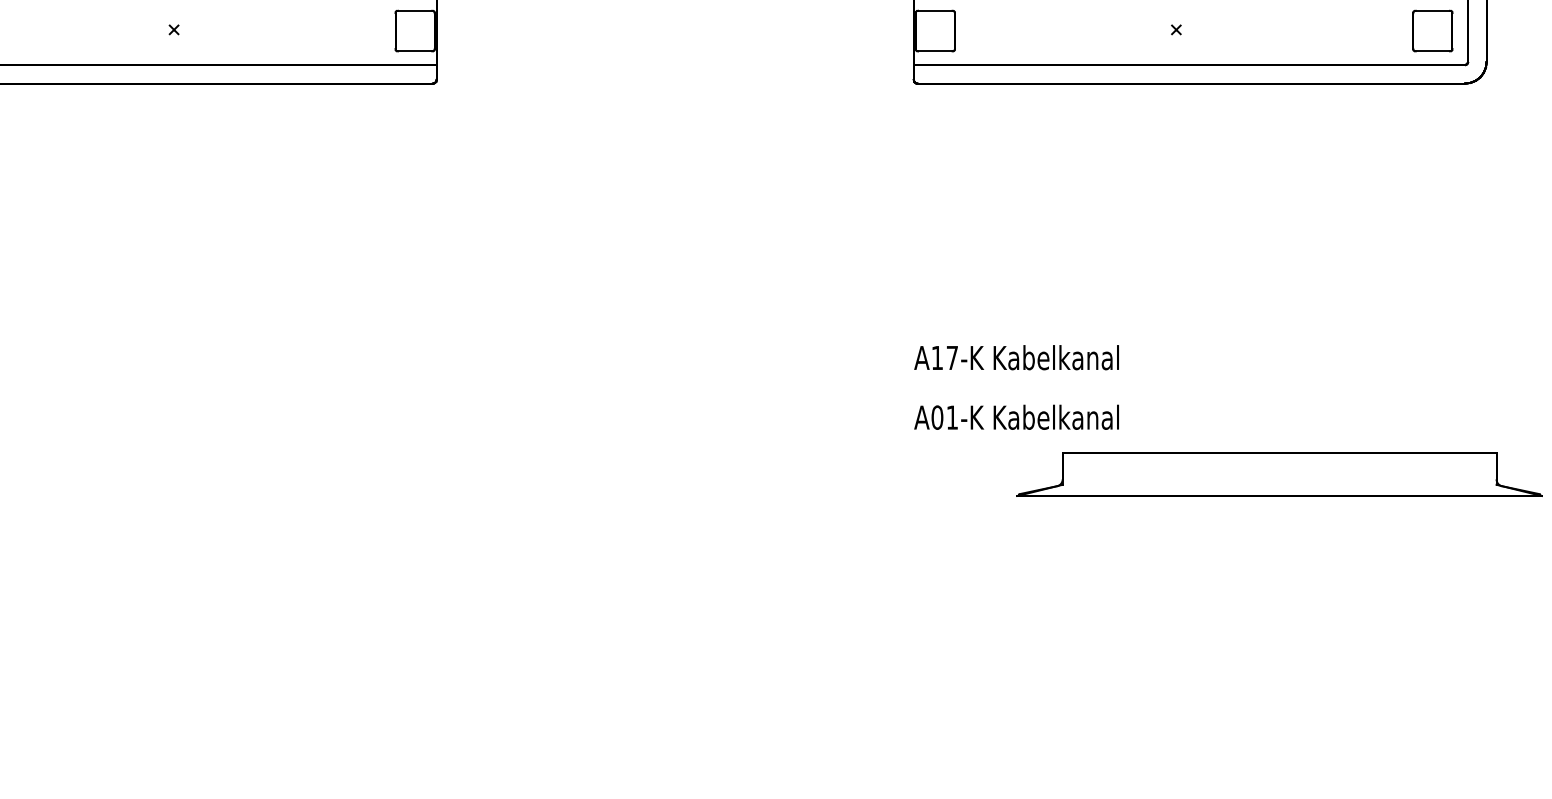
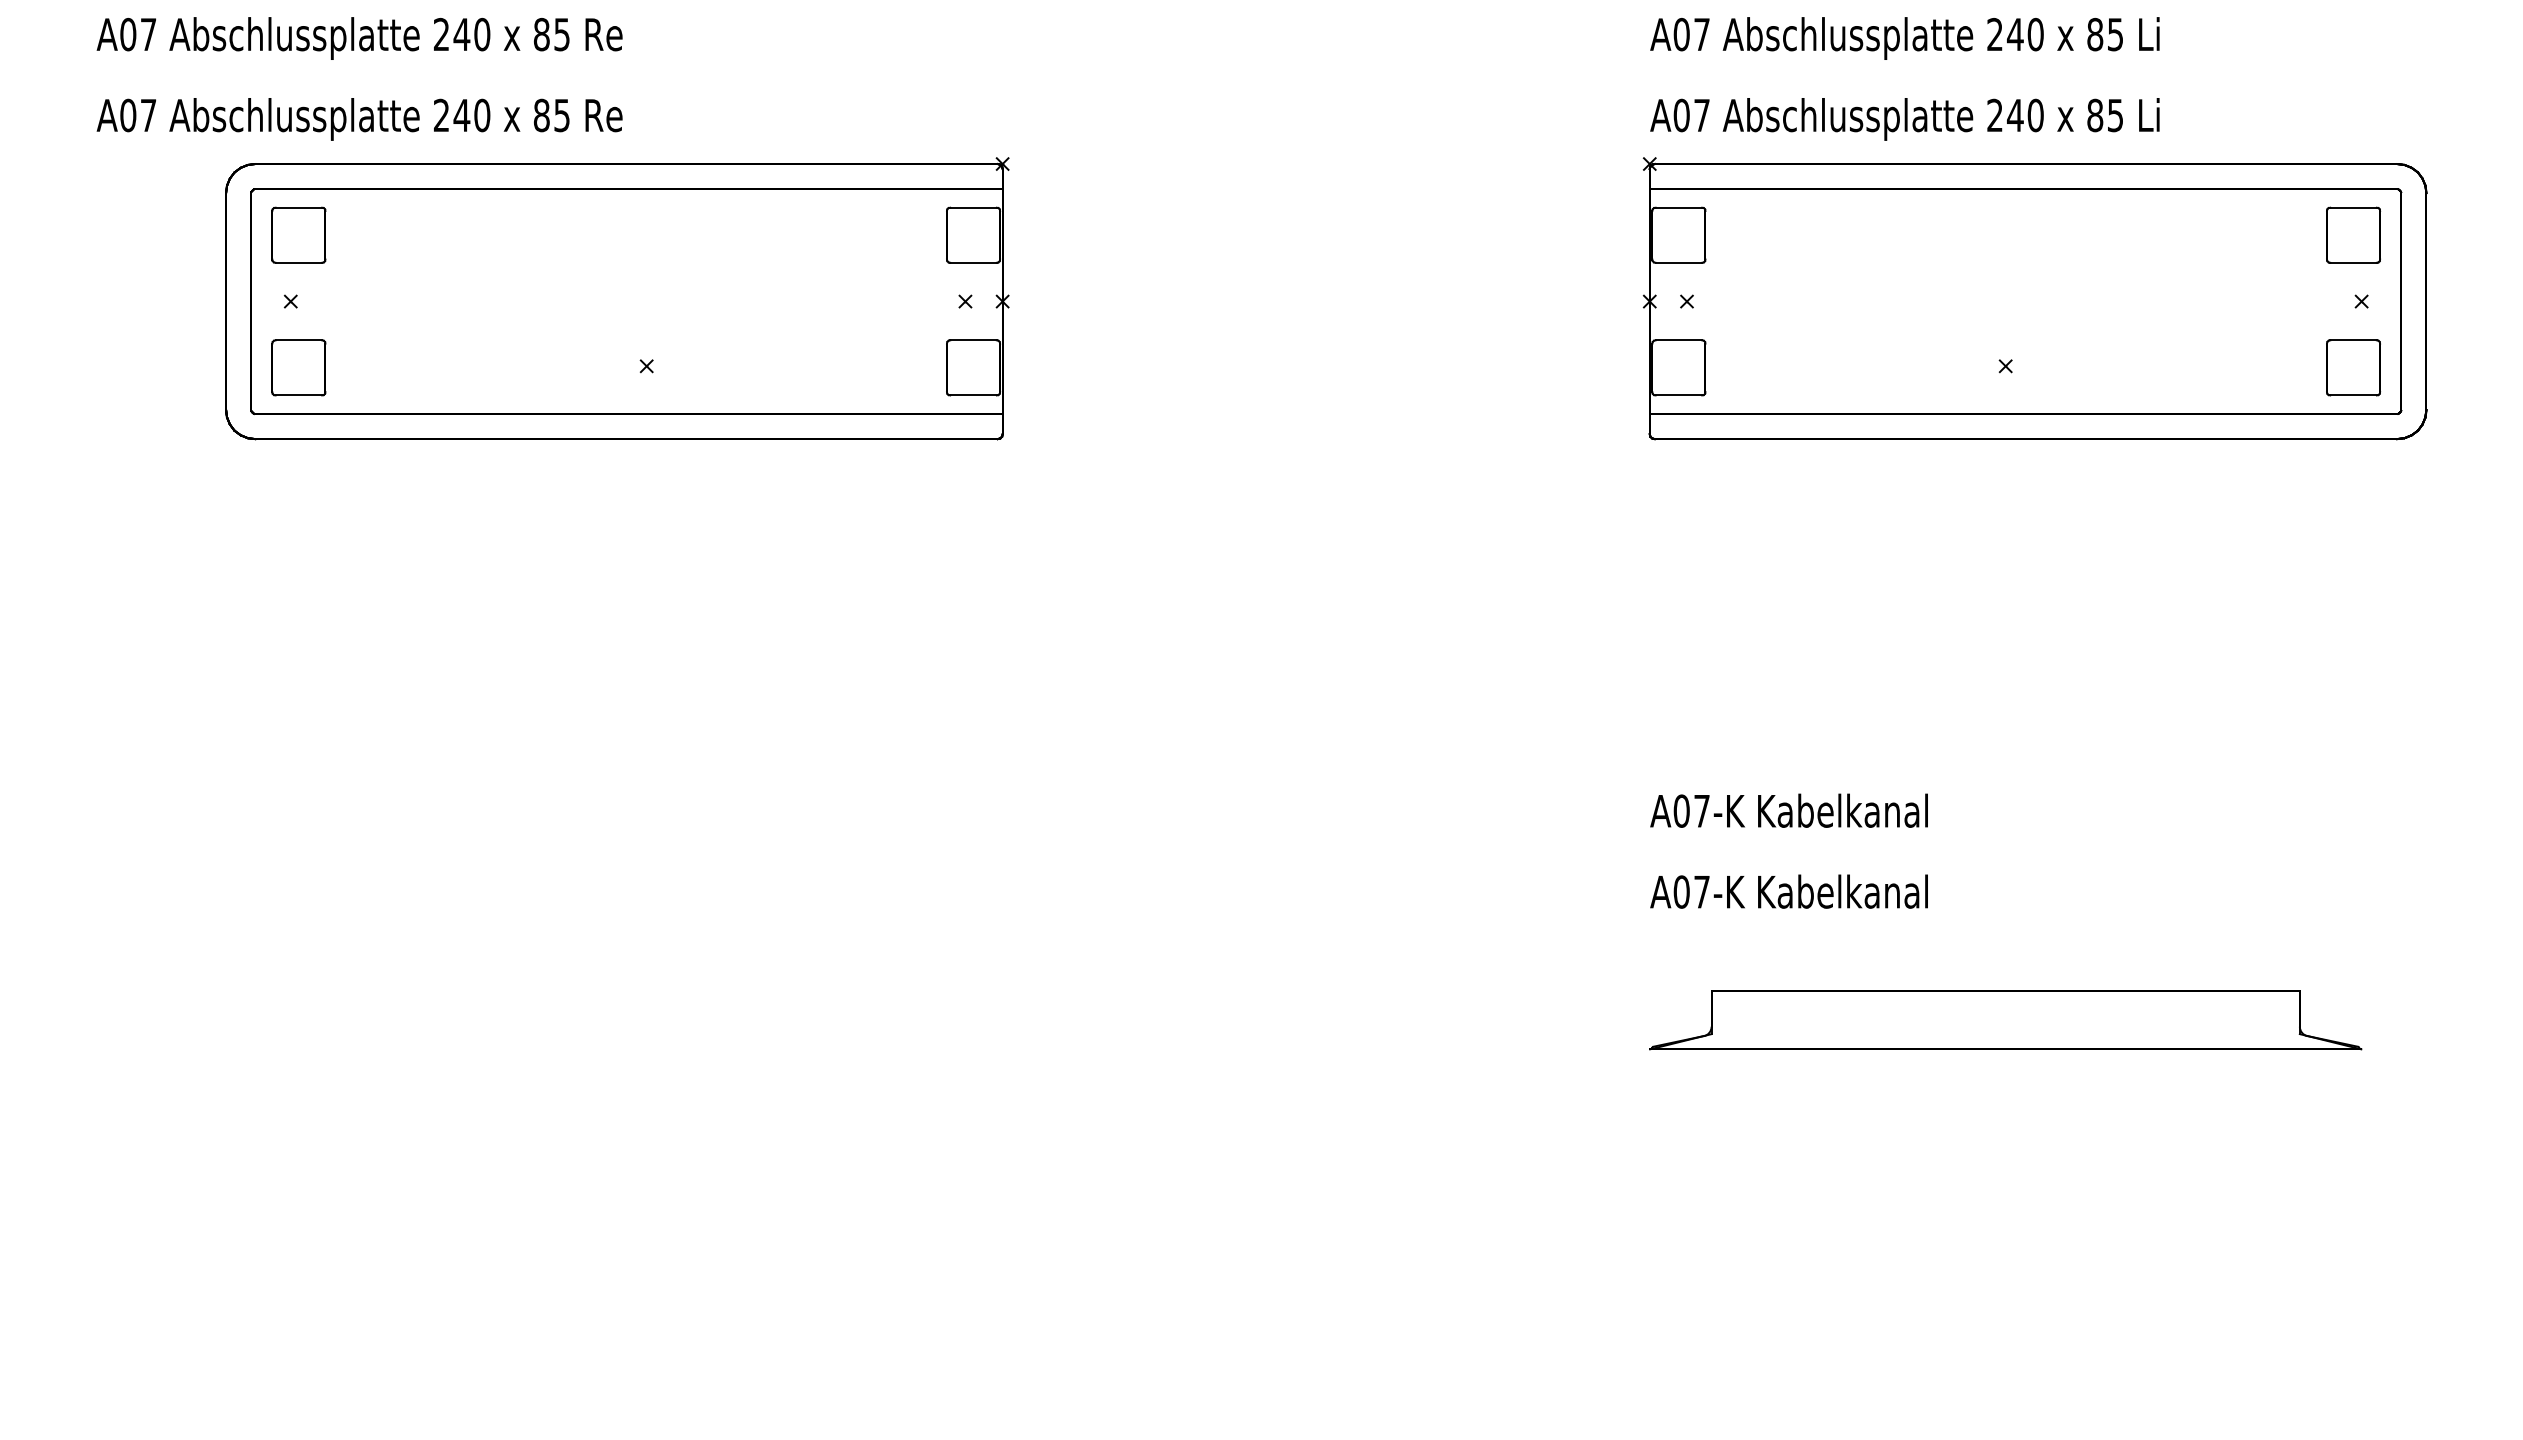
text: (937, 357) -> (1681, 810), A17-K -> A07-K
text: (952, 417) -> (1701, 892), A01-K -> A07-K
part: (1279, 474) -> (2005, 1020), moved

